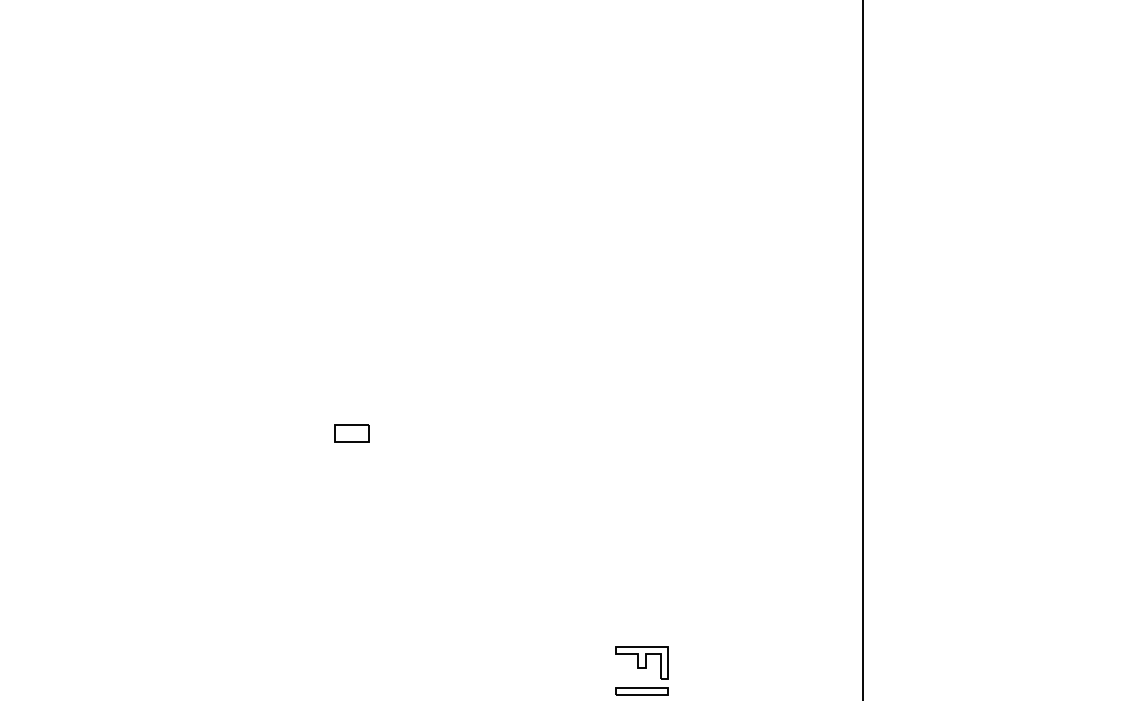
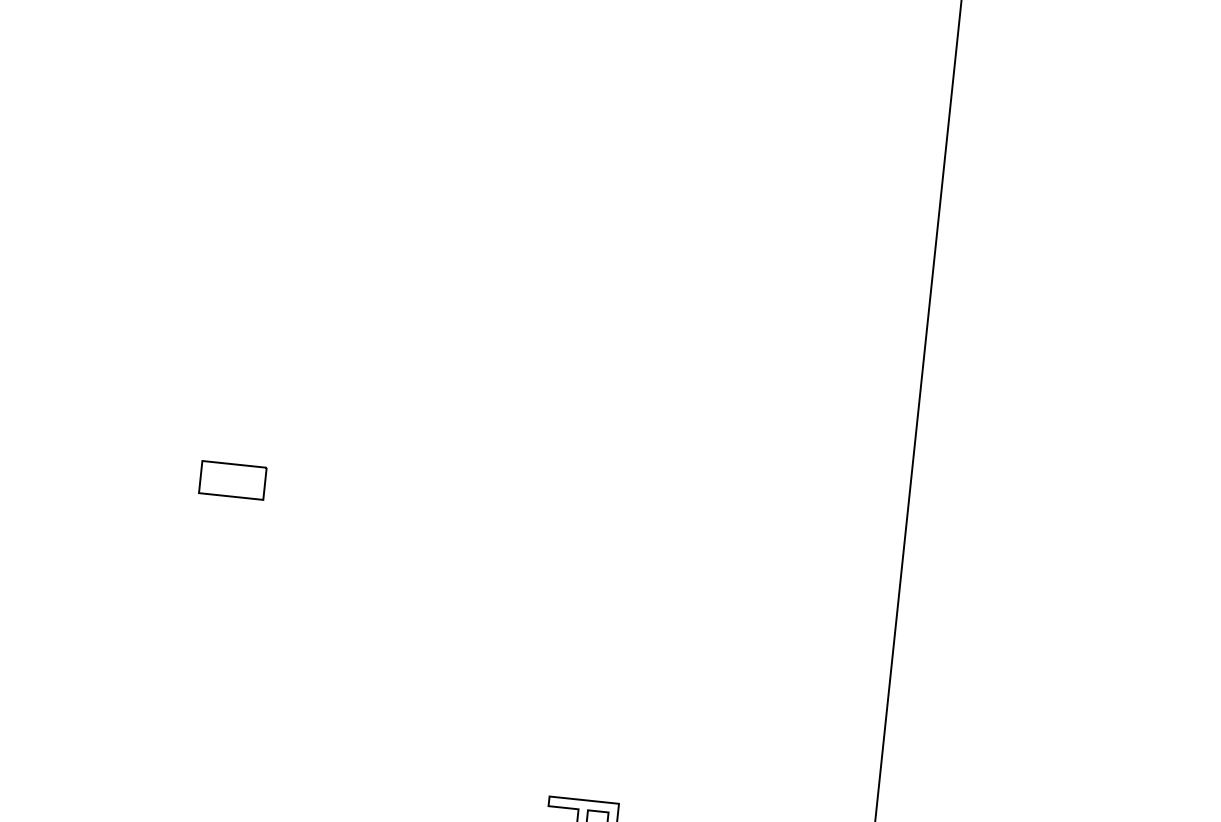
part: (351, 433) -> (232, 480), size x1.43

